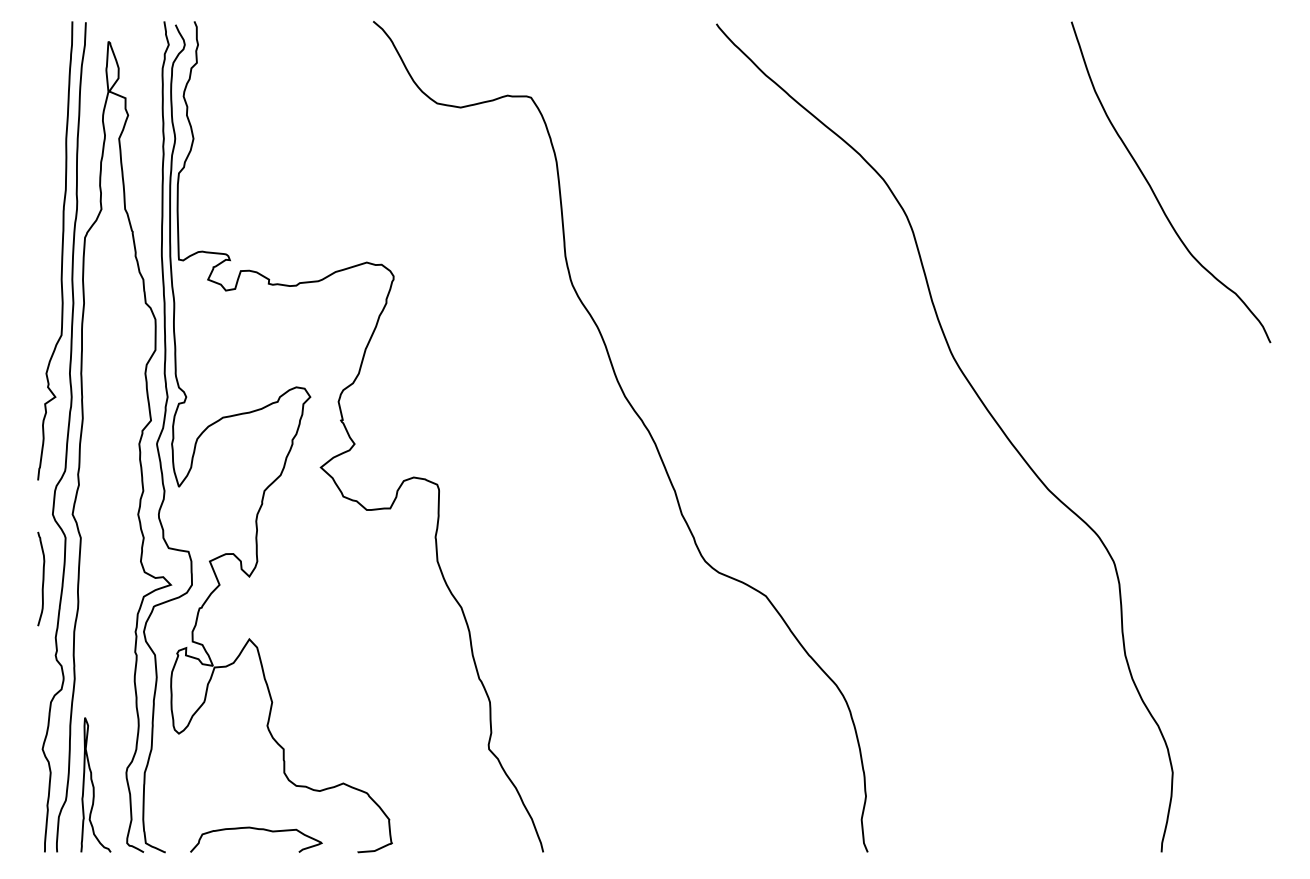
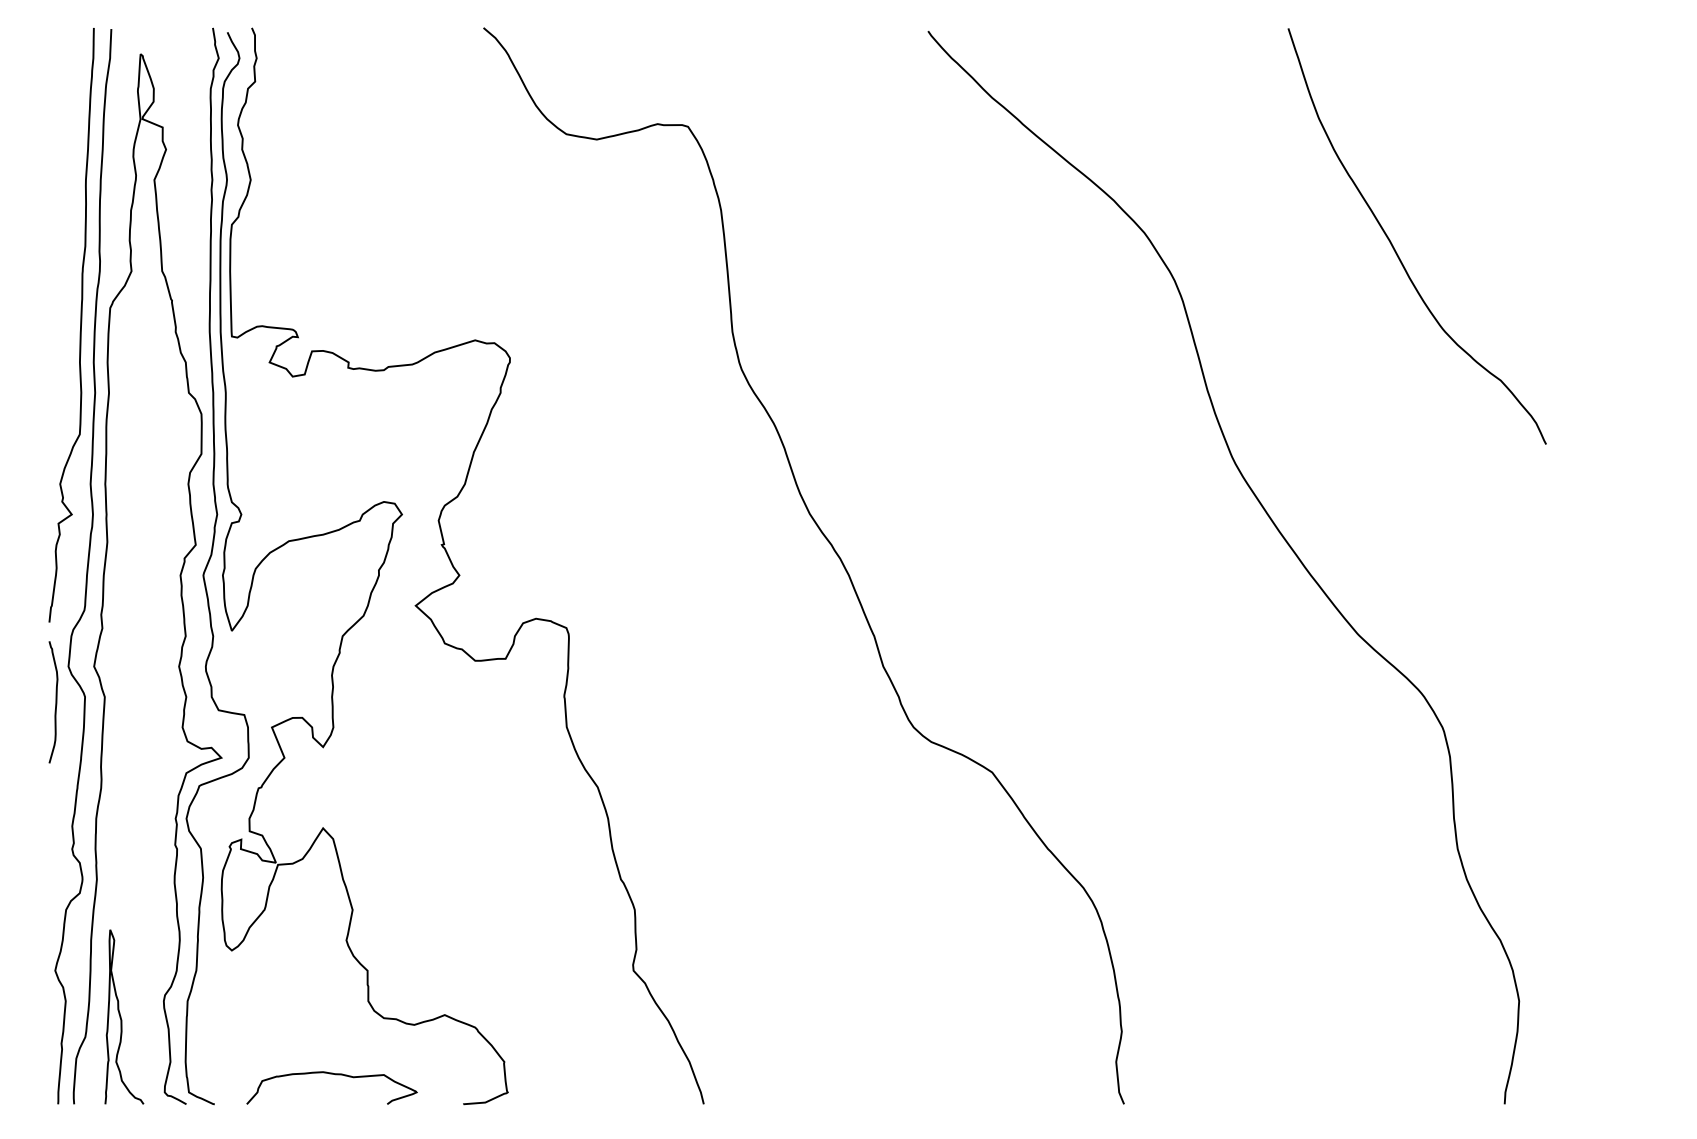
curve: (1153, 190) -> (1394, 246), moved
curve: (42, 578) -> (55, 701), moved

